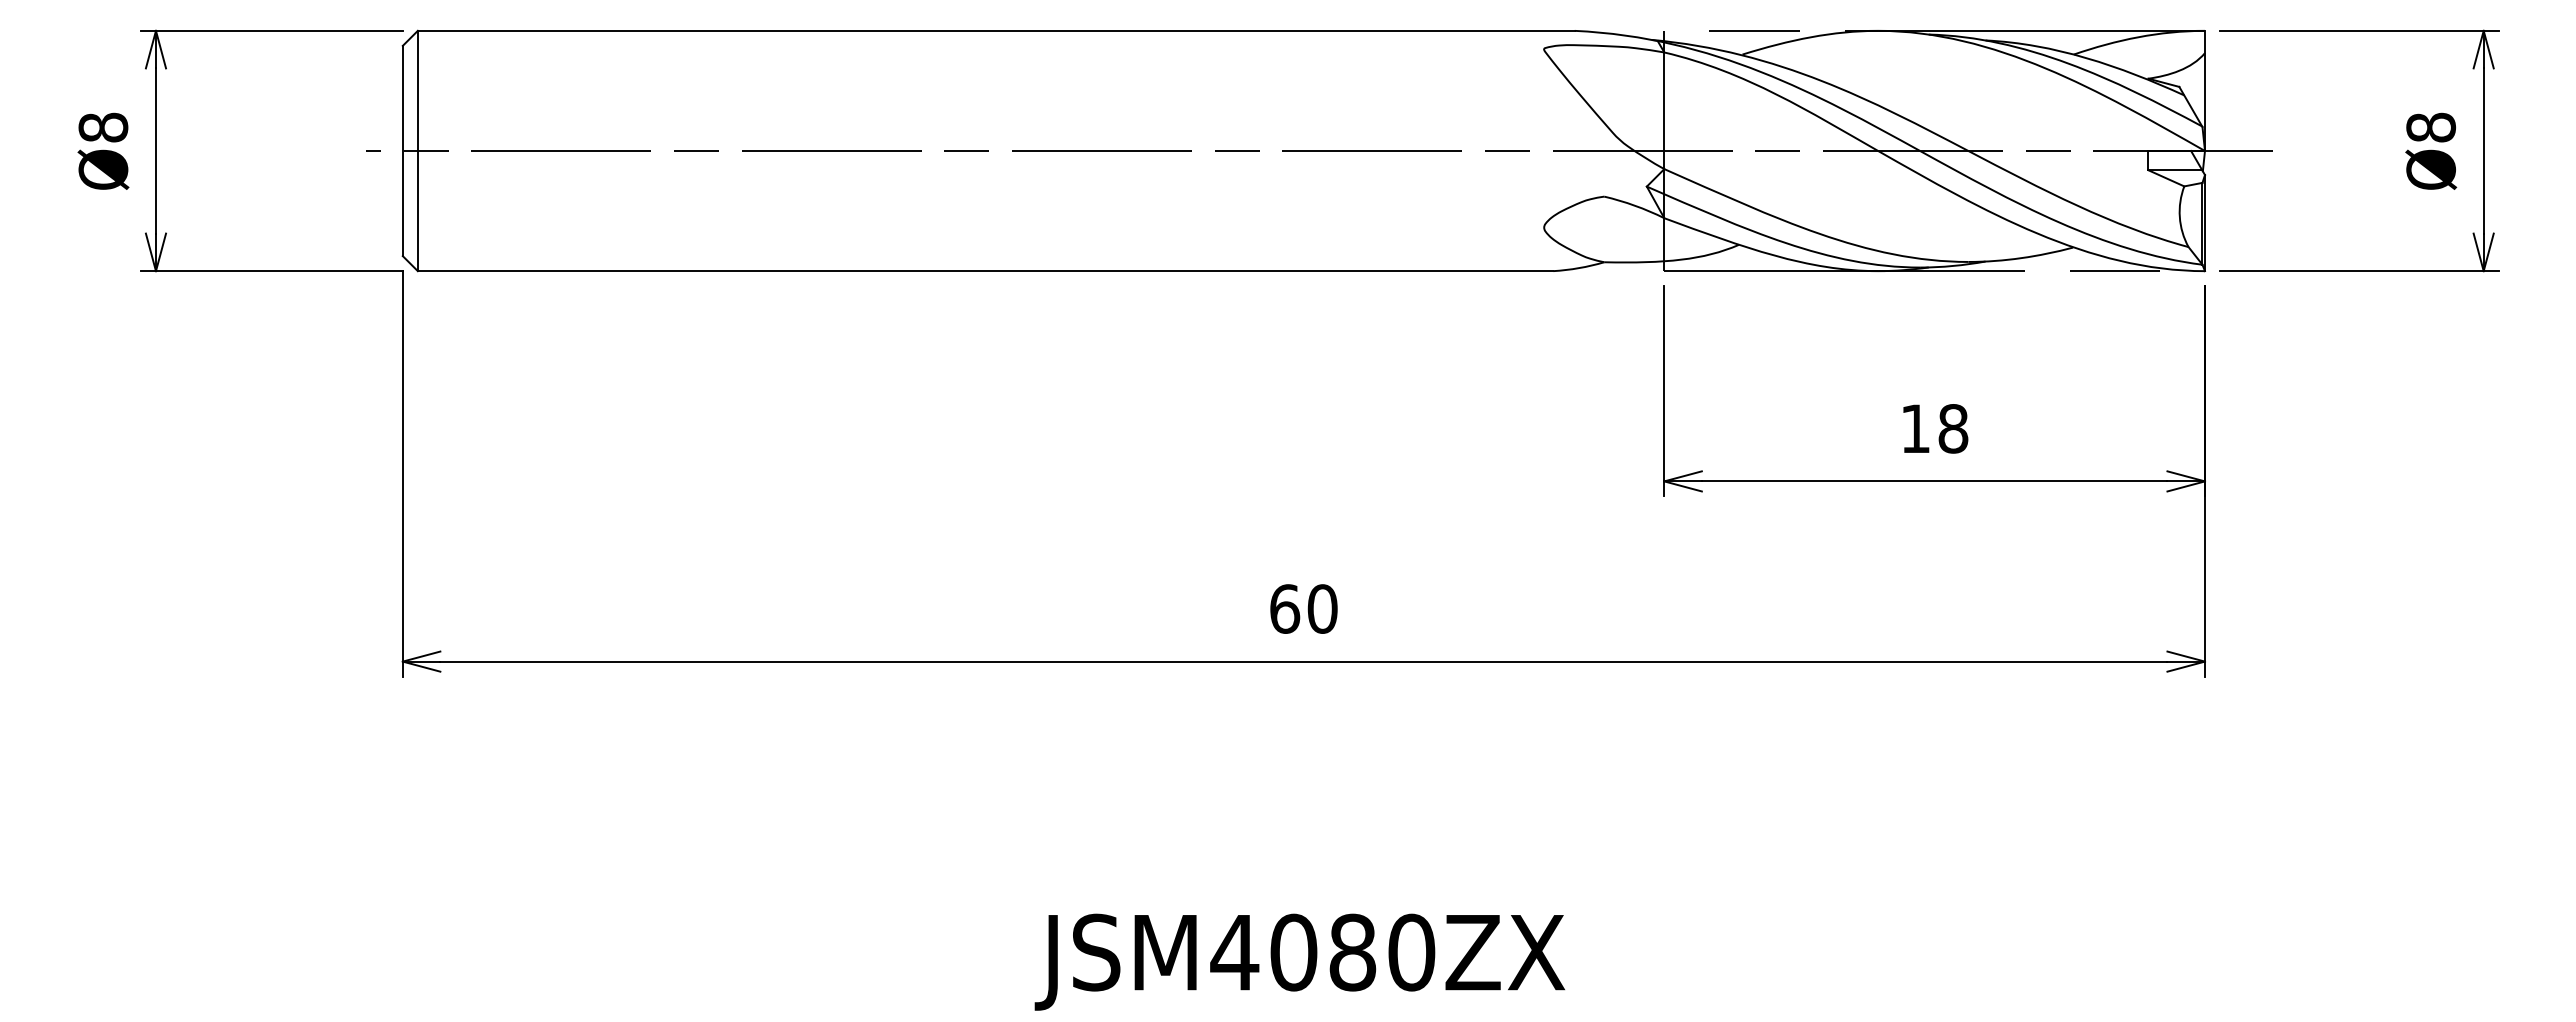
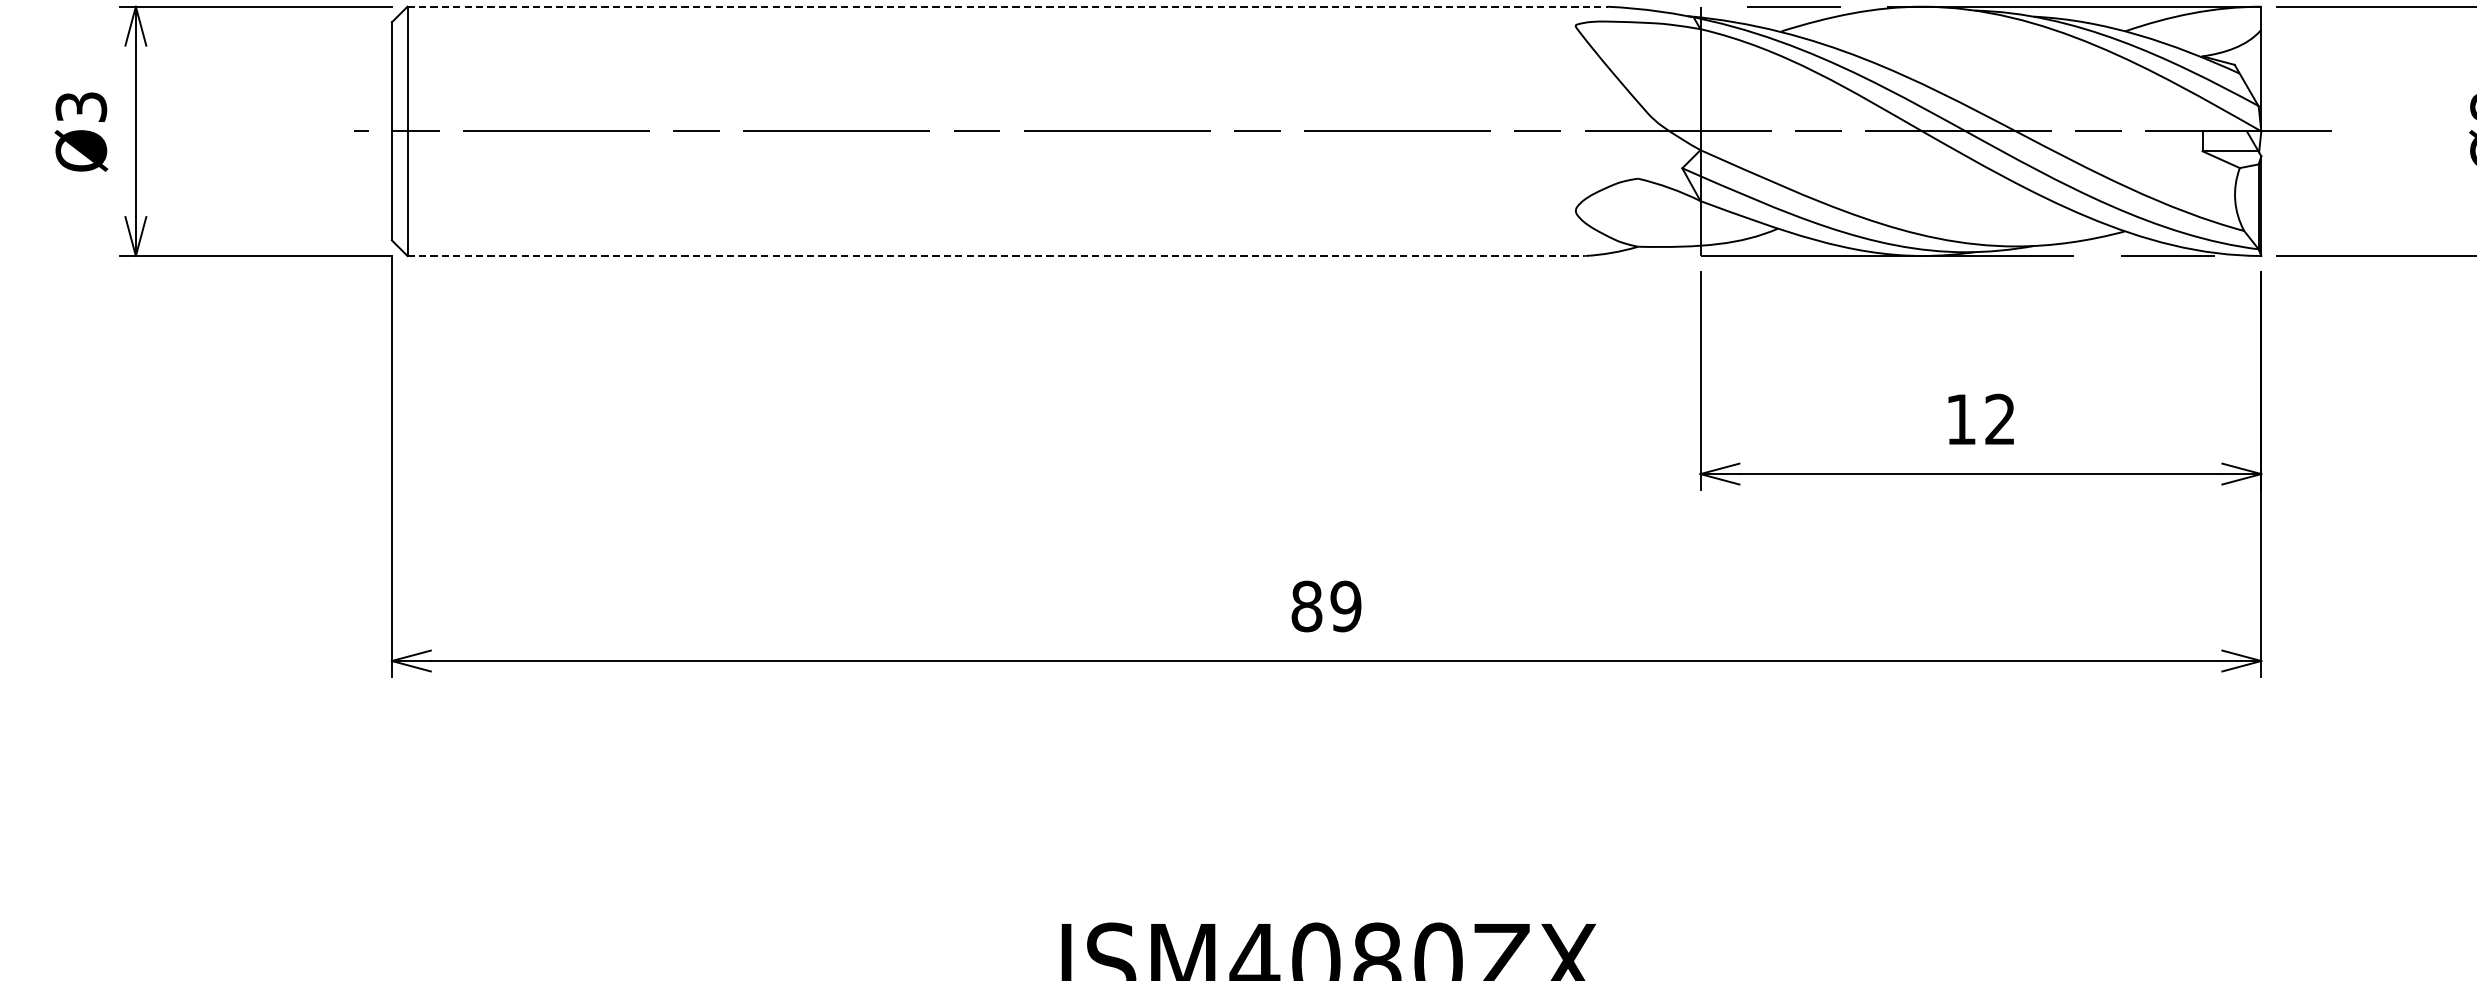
line: (996, 30) -> (1007, 6), solid -> dashed
text: (103, 127) -> (81, 106), Ø8 -> Ø3
line: (985, 271) -> (996, 256), solid -> dashed
text: (1953, 428) -> (2000, 419), 18 -> 12
text: (1303, 608) -> (1326, 605), 60 -> 89

